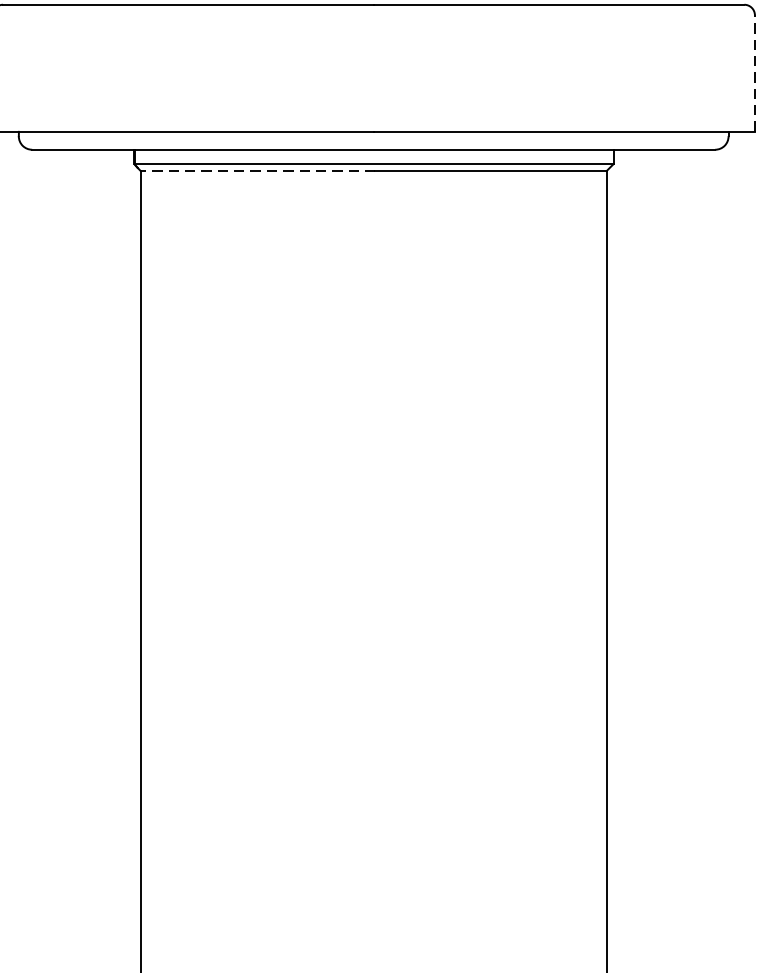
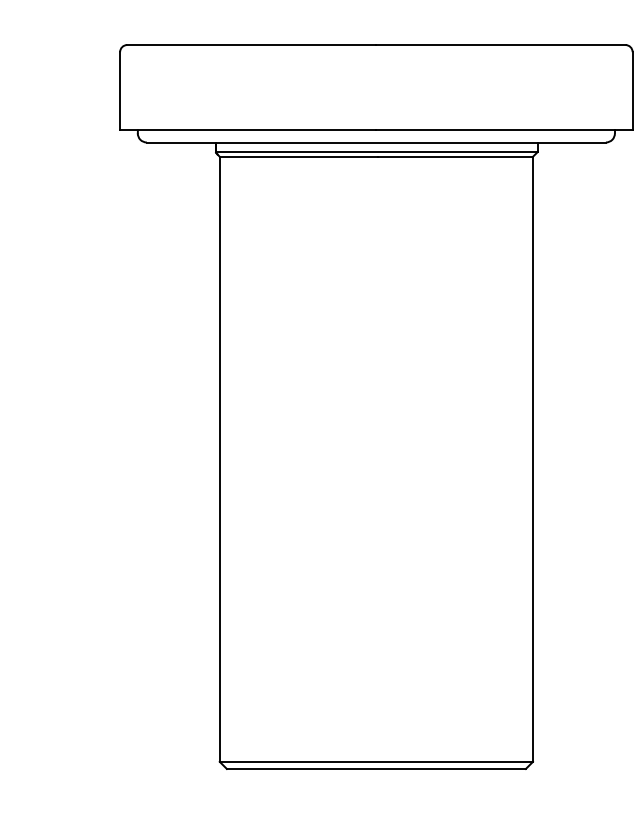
line: (754, 72) -> (632, 90), dashed -> solid
line: (257, 170) -> (298, 156), dashed -> solid

